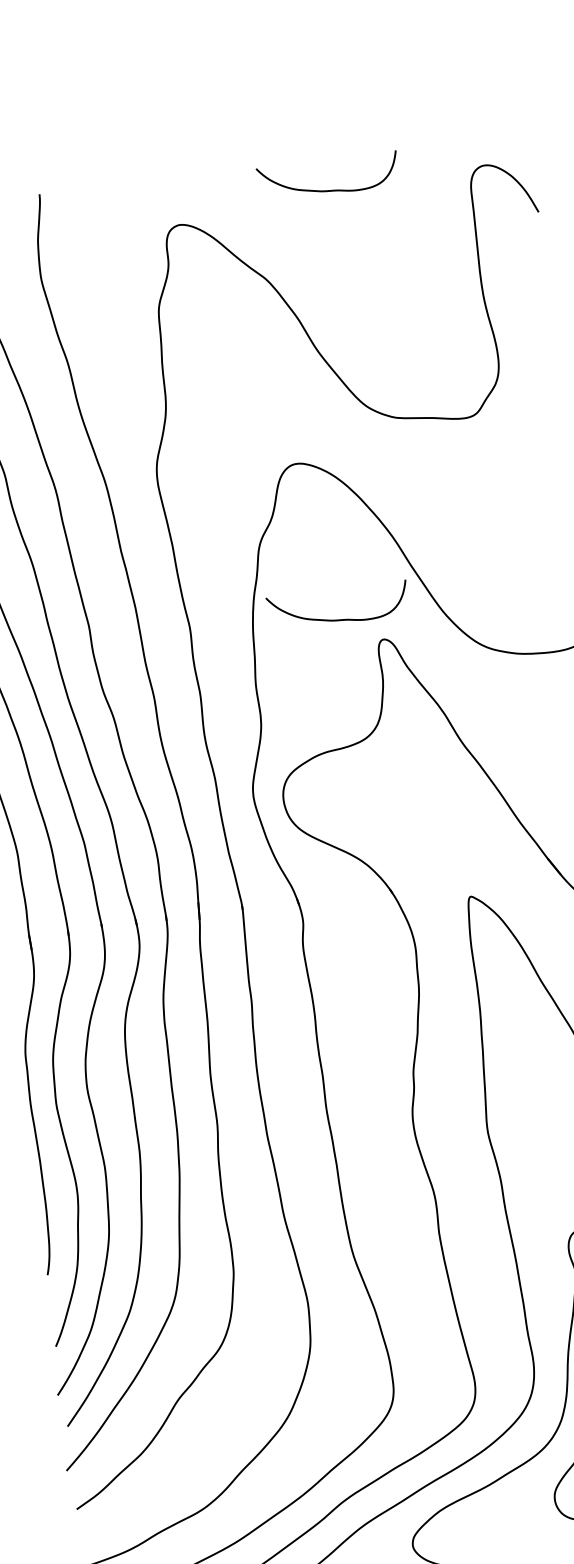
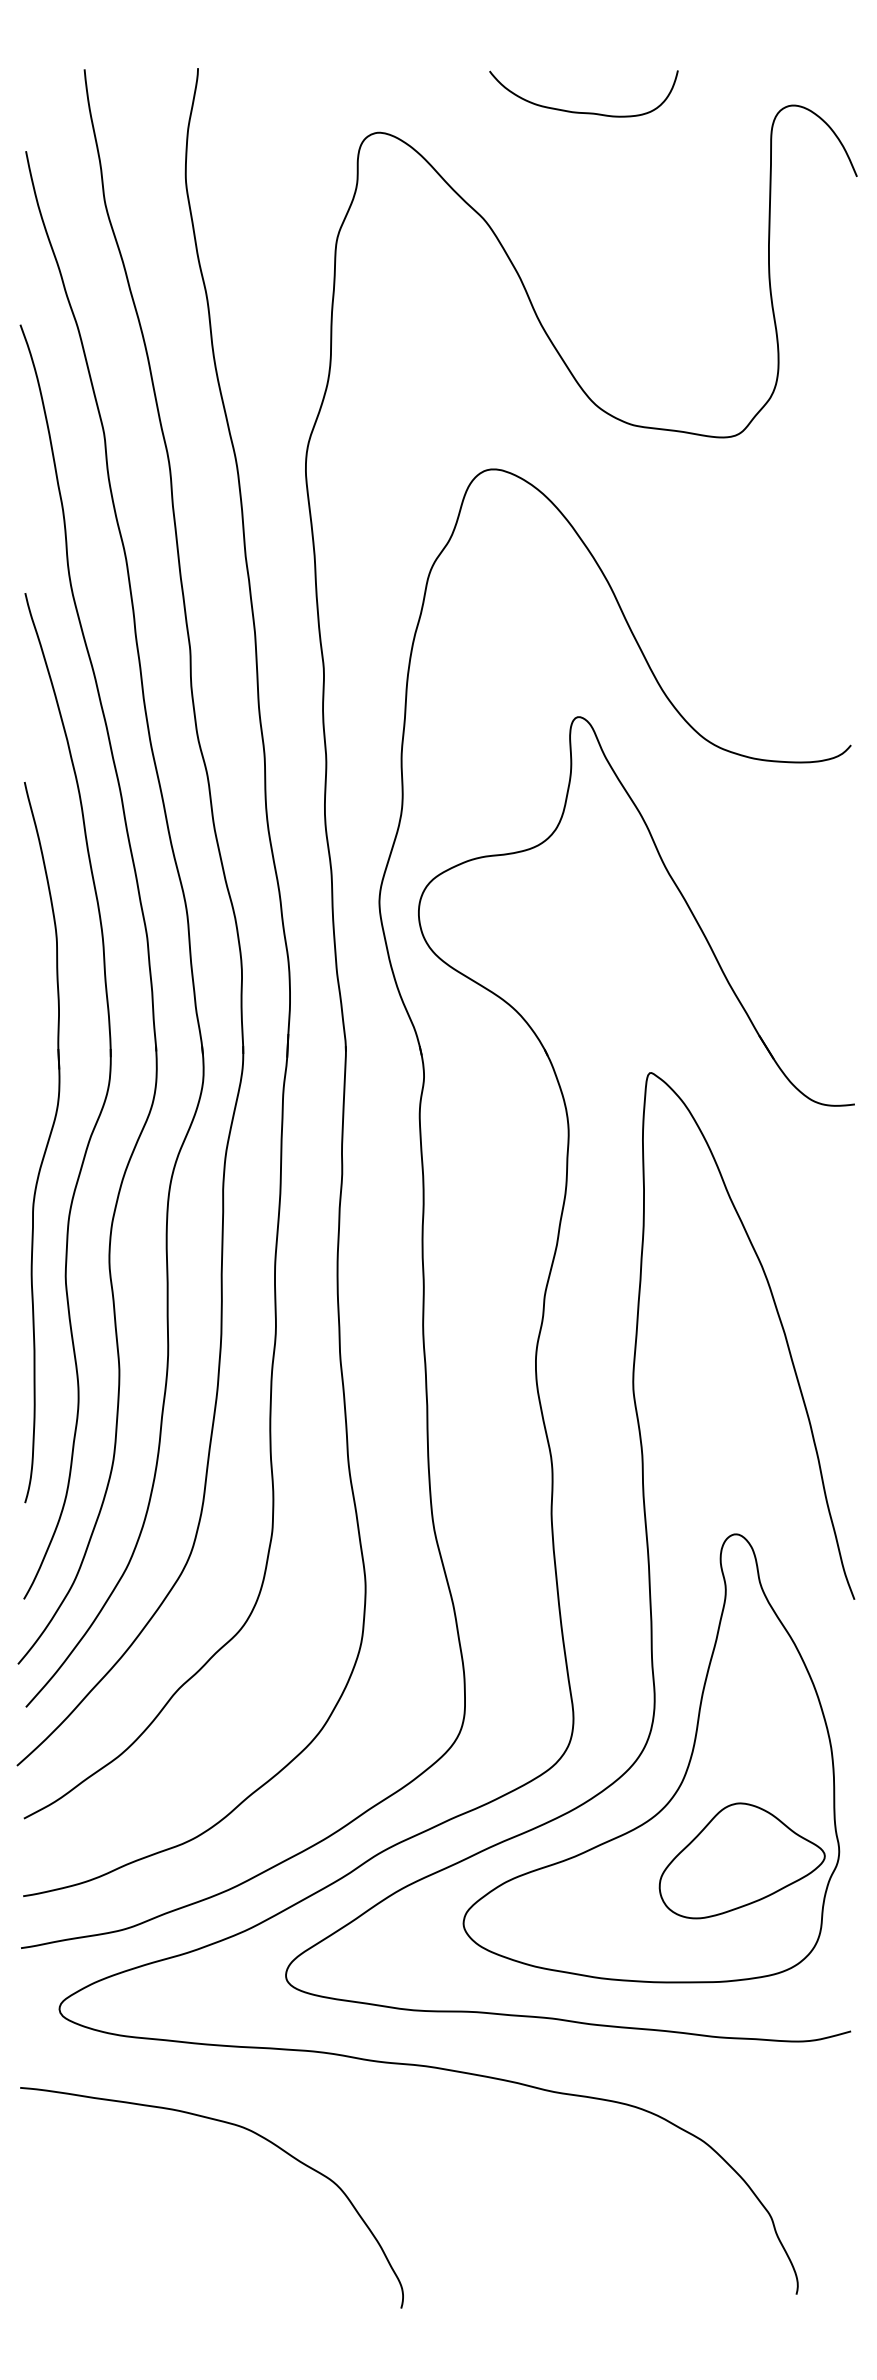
curve: (335, 619) -> (518, 682), removed

